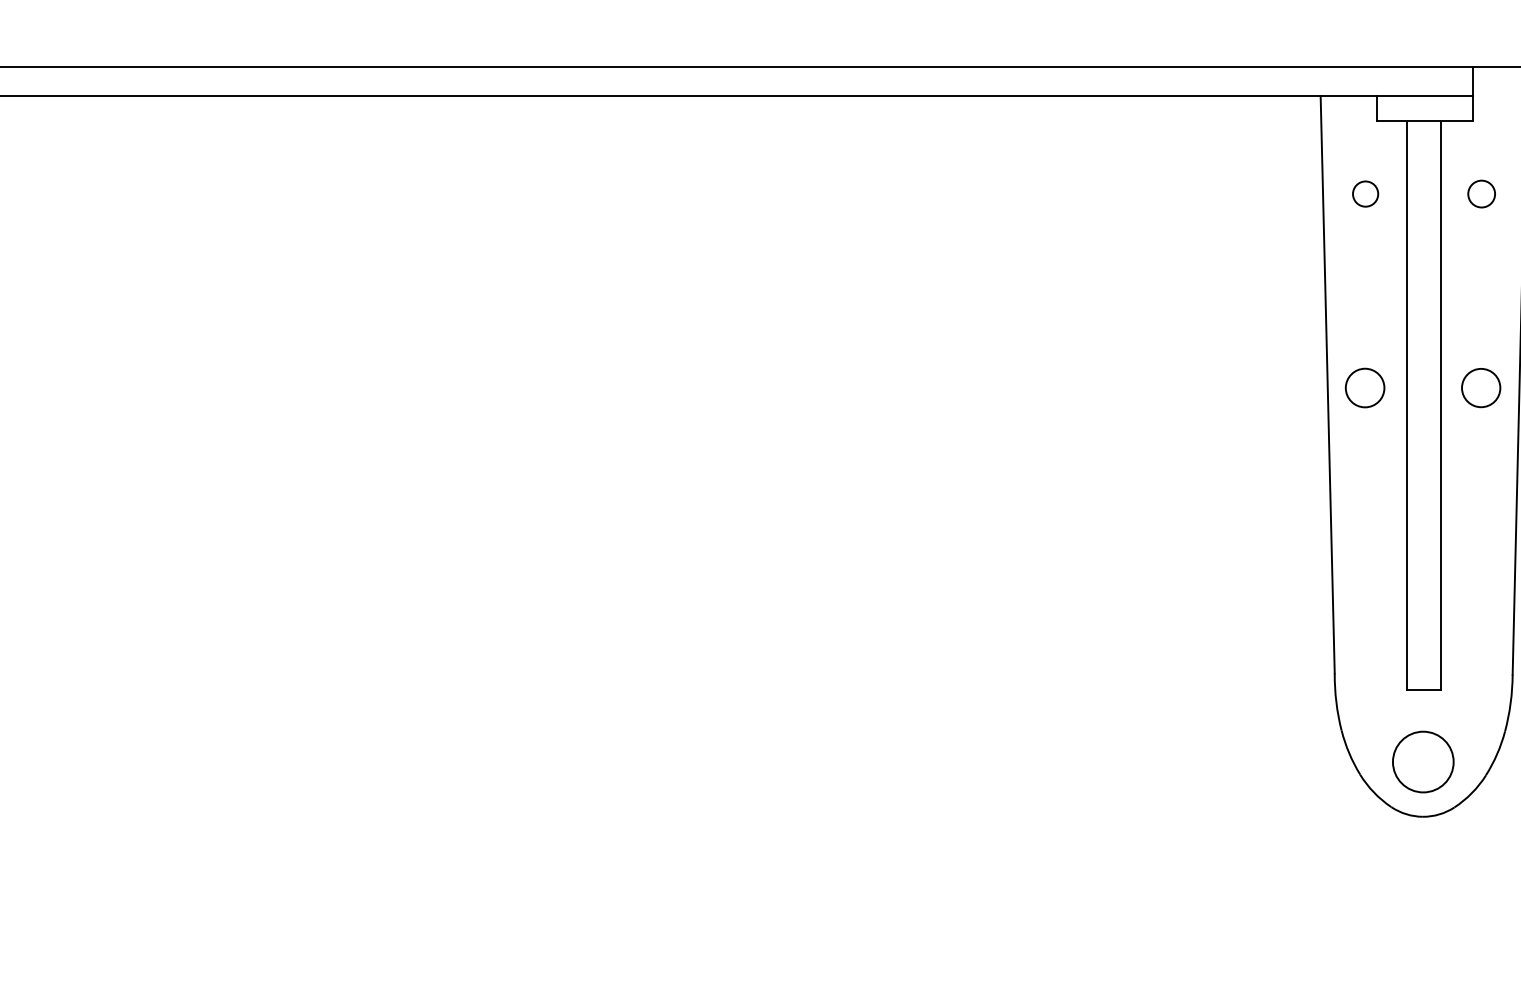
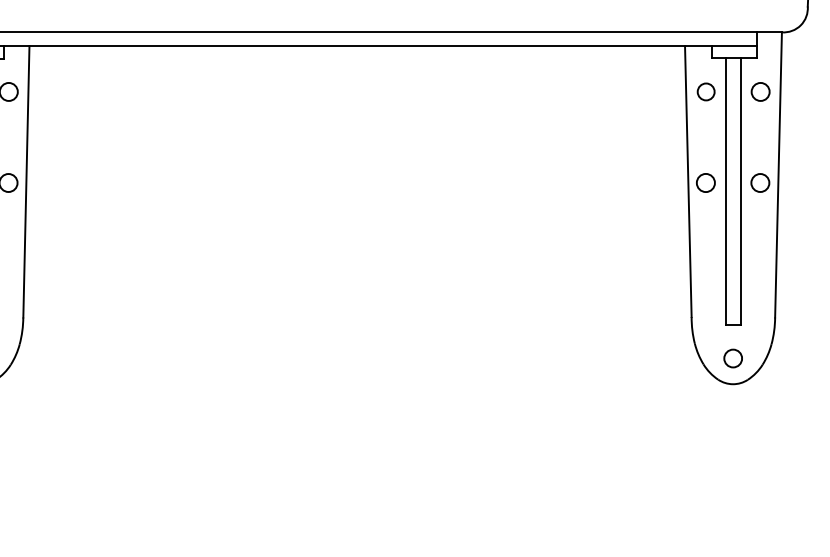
circle: (1364, 193) -> (705, 91), size x1.43
circle: (1481, 193) -> (760, 91), size x1.43
circle: (1423, 761) -> (733, 358), size x0.62

